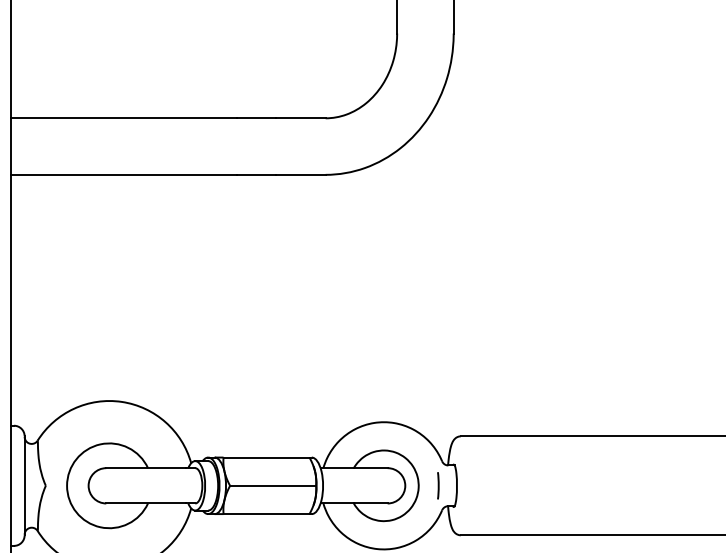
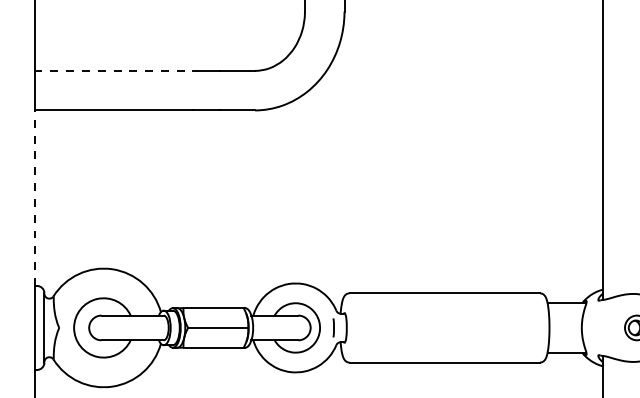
line: (124, 117) -> (114, 70), solid -> dashed
line: (10, 300) -> (34, 198), solid -> dashed

